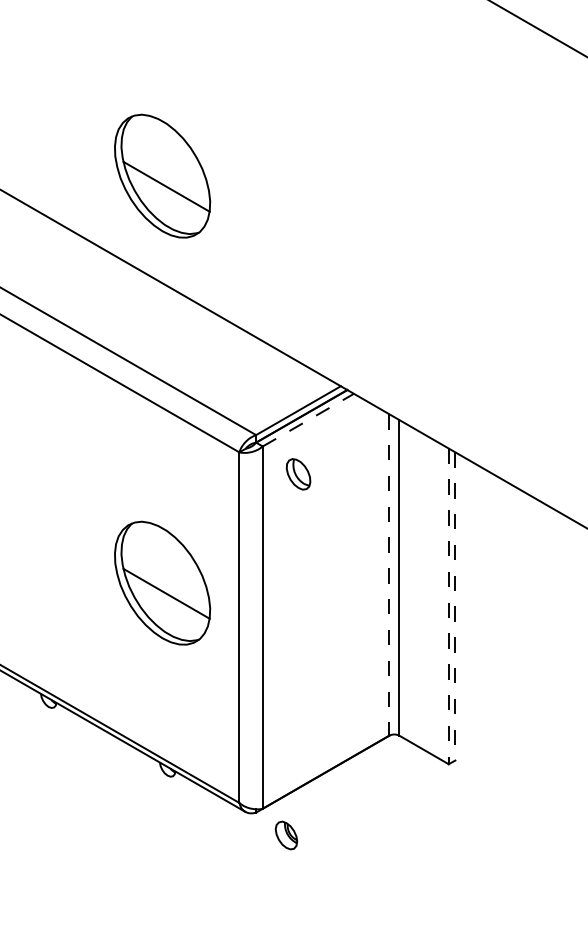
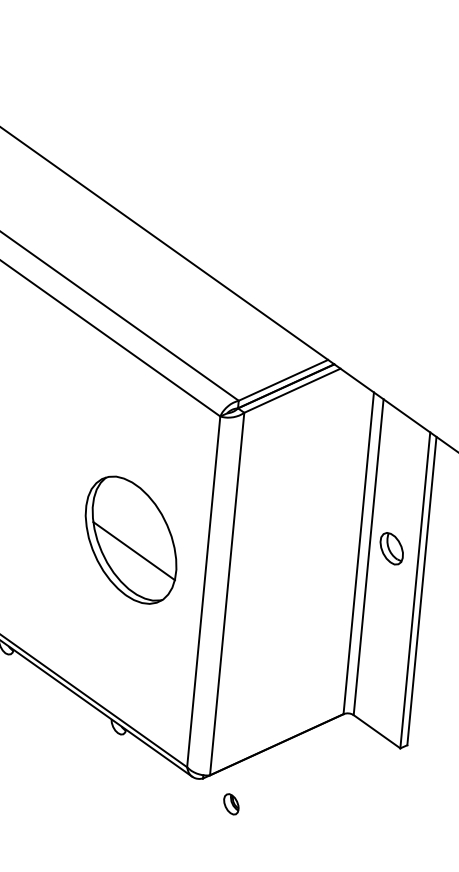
part: (162, 175) -> (169, 132), removed
line: (308, 420) -> (292, 391), dashed -> solid
part: (298, 474) -> (391, 548), moved
line: (389, 574) -> (359, 552), dashed -> solid
line: (448, 606) -> (415, 590), dashed -> solid
line: (455, 606) -> (422, 591), dashed -> solid
part: (286, 835) -> (231, 804), size x0.71

